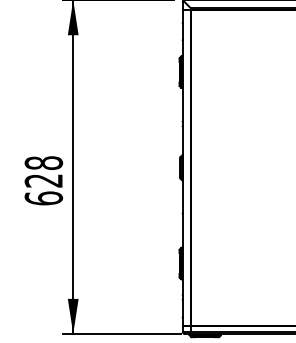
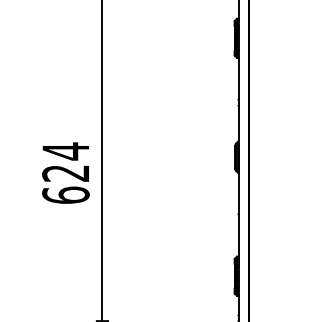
text: (43, 162) -> (65, 150), 628 -> 624

